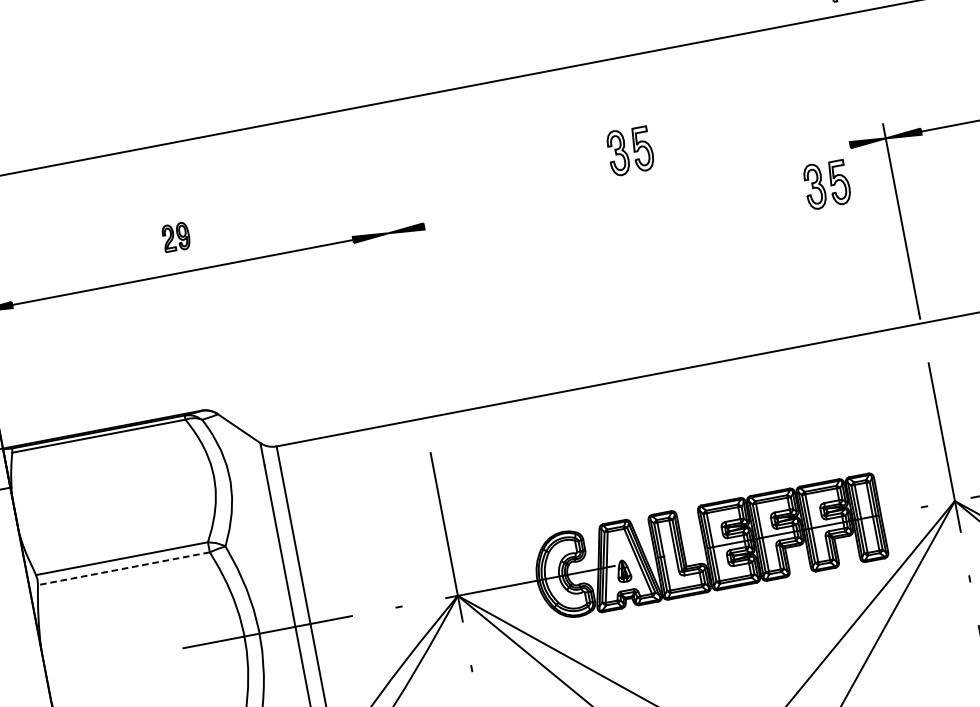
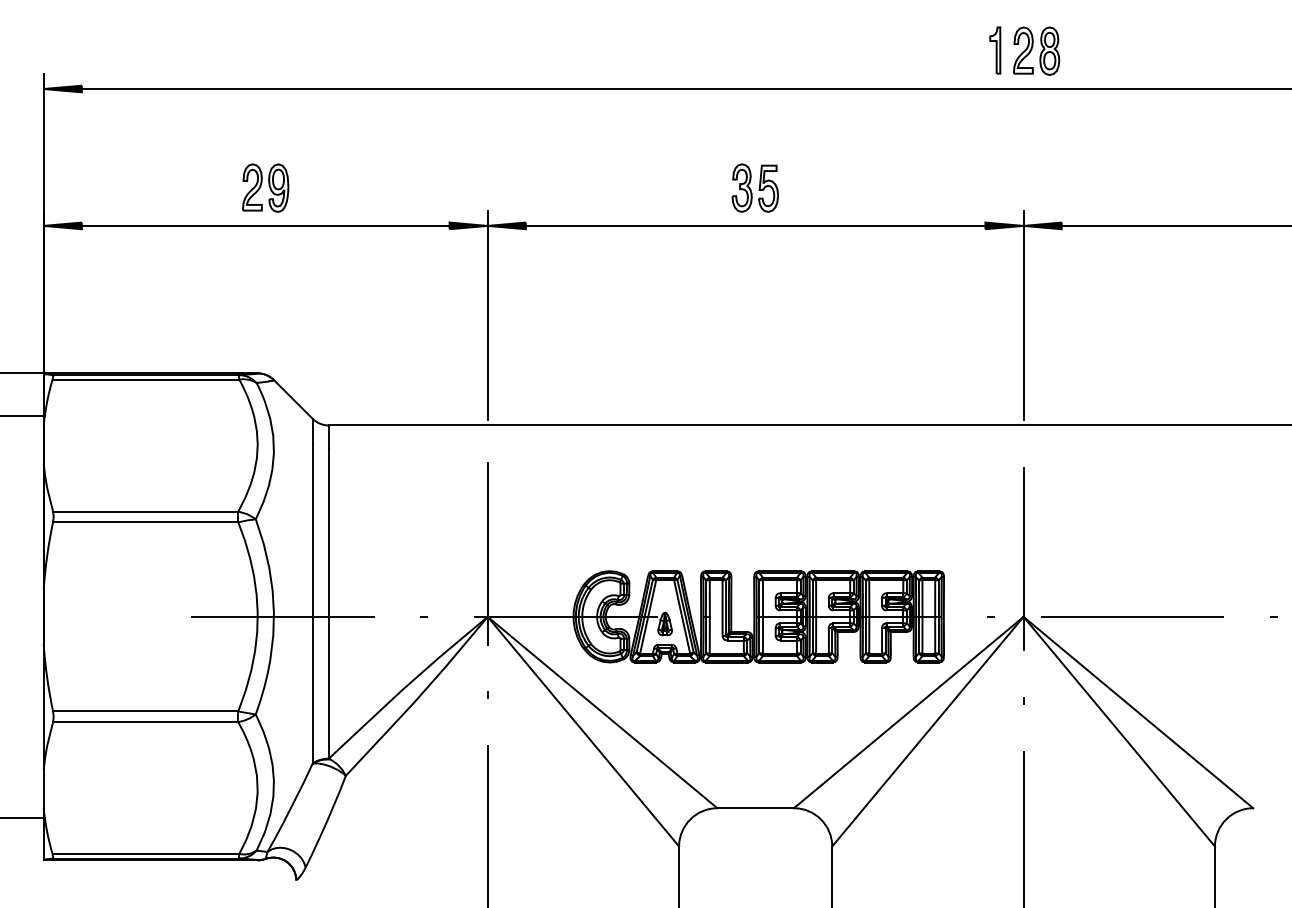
part: (826, 184) -> (952, 261), removed
line: (637, 185) -> (755, 225), added
part: (175, 236) -> (265, 187), size x1.67
line: (404, 315) -> (487, 314), added
line: (123, 568) -> (145, 522), dashed -> solid

